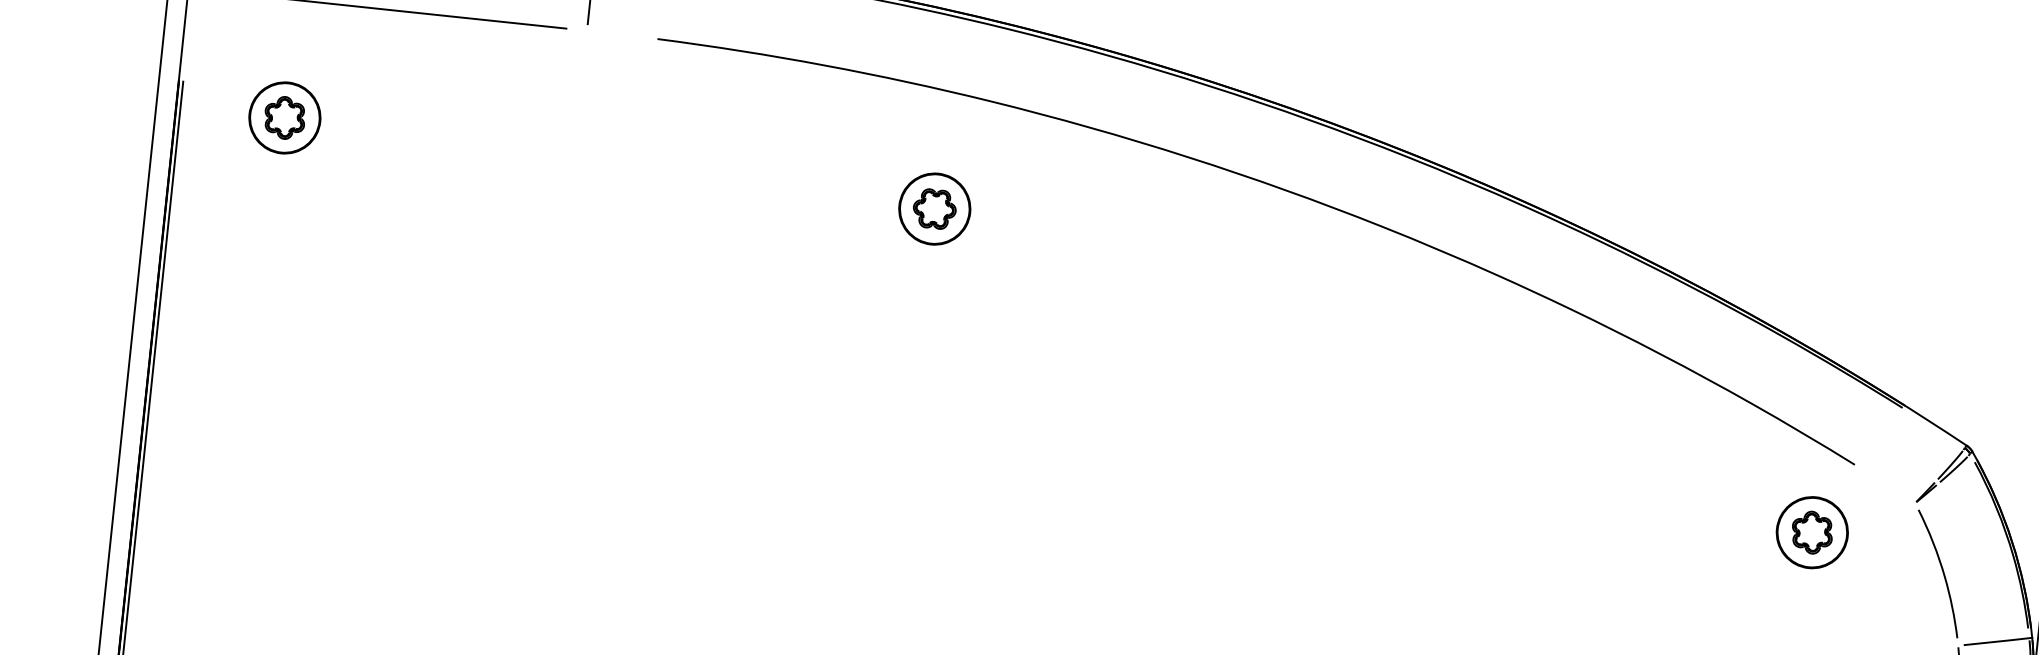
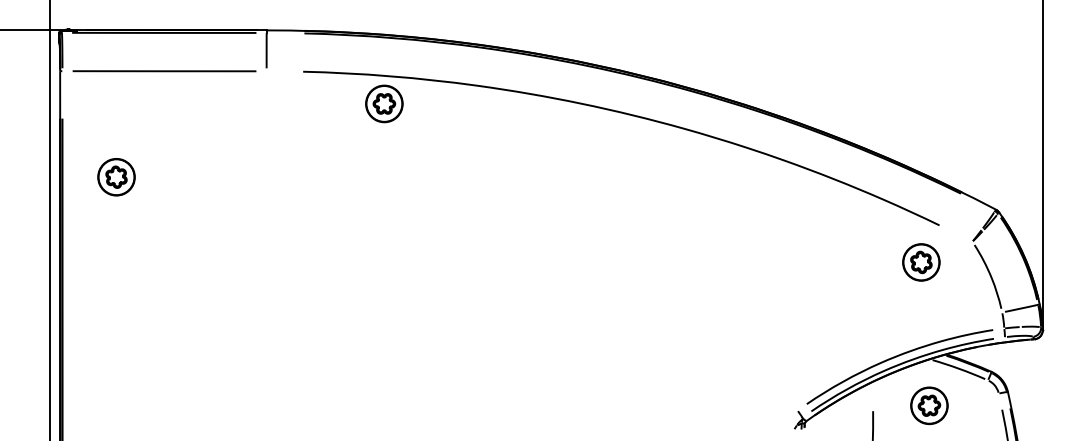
part: (284, 118) -> (116, 177), moved
part: (935, 208) -> (384, 103), moved

